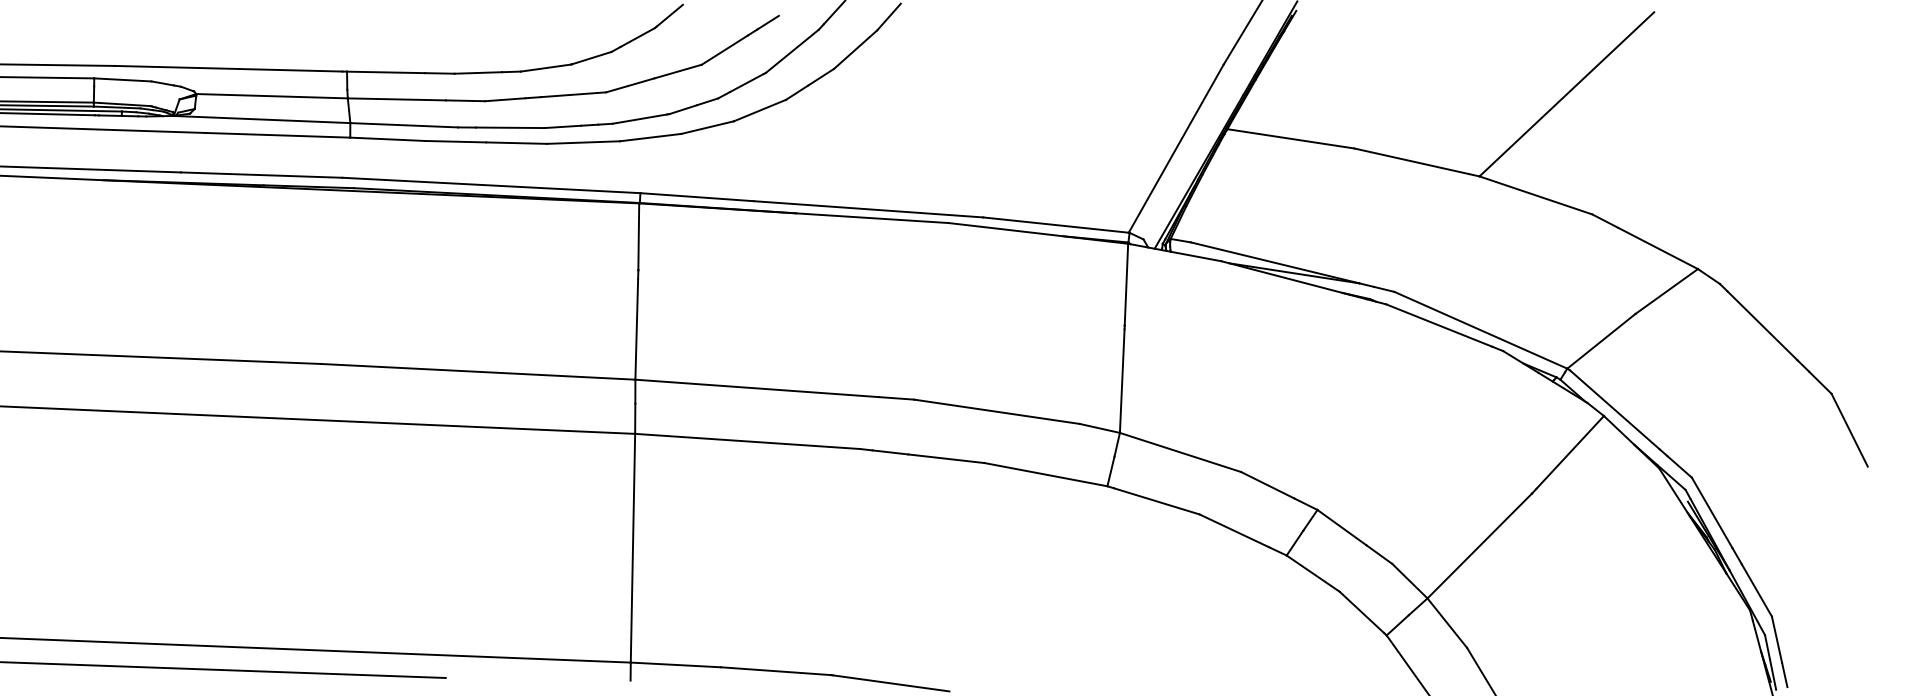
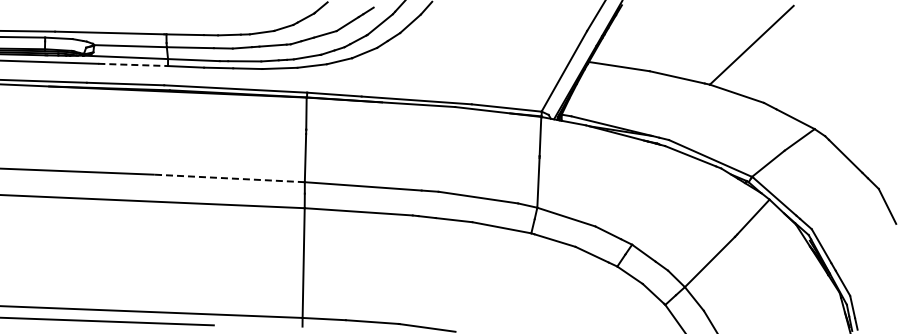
line: (278, 134) -> (133, 64), solid -> dashed
line: (478, 371) -> (229, 178), solid -> dashed

